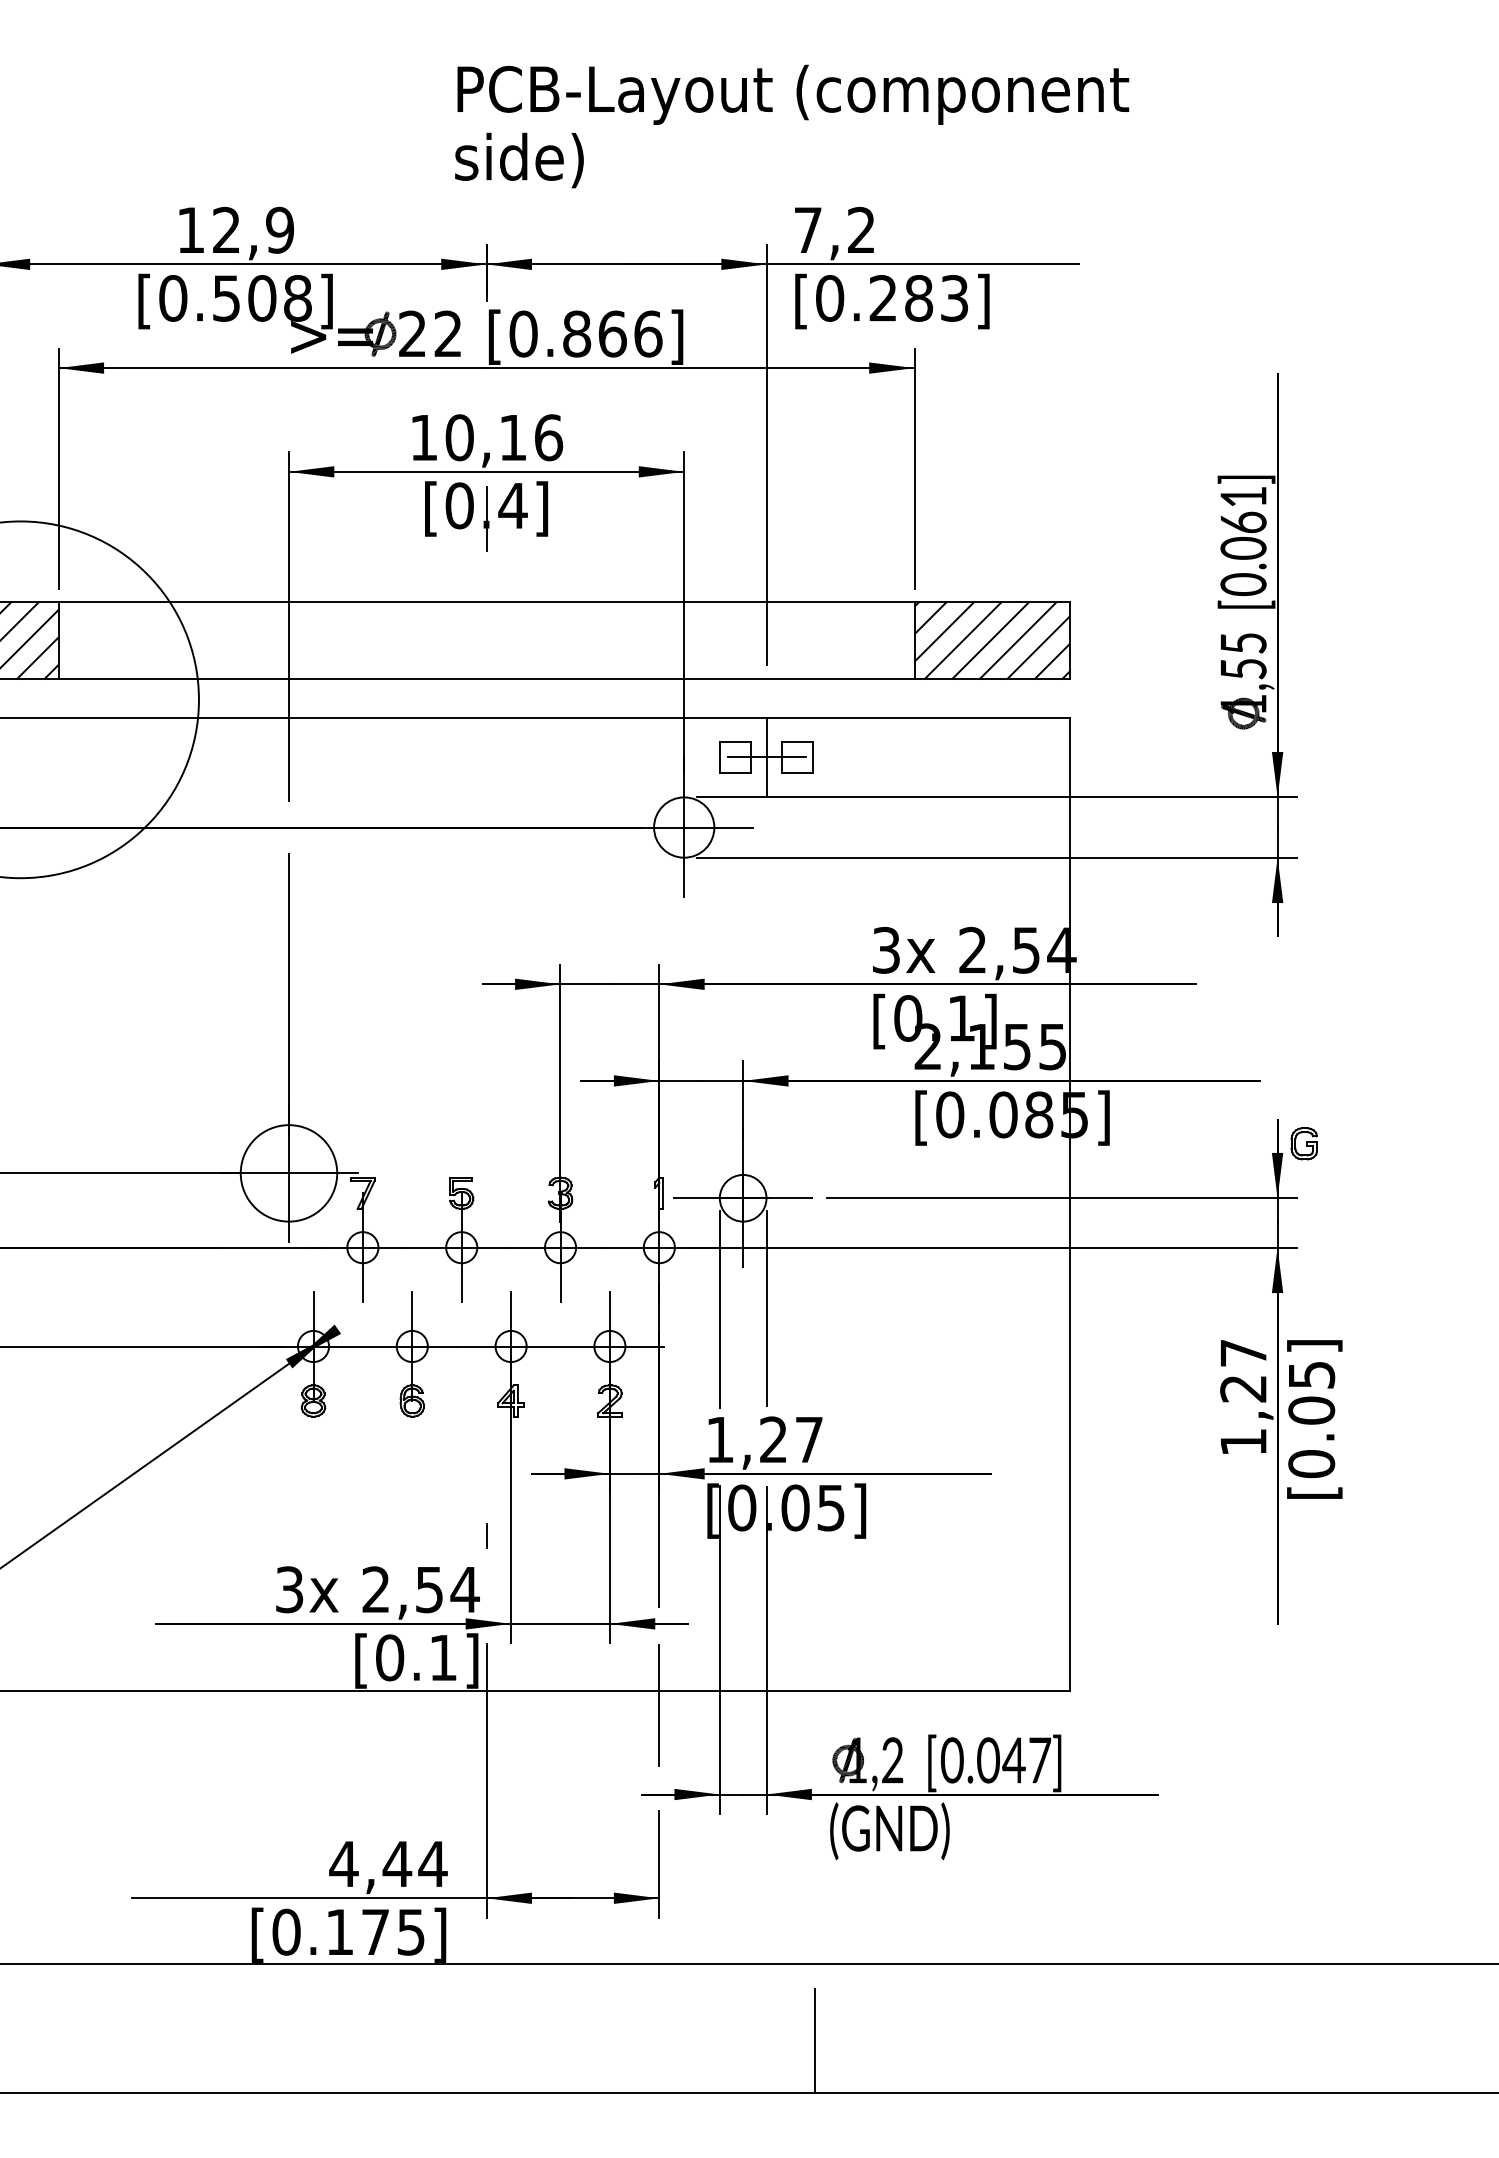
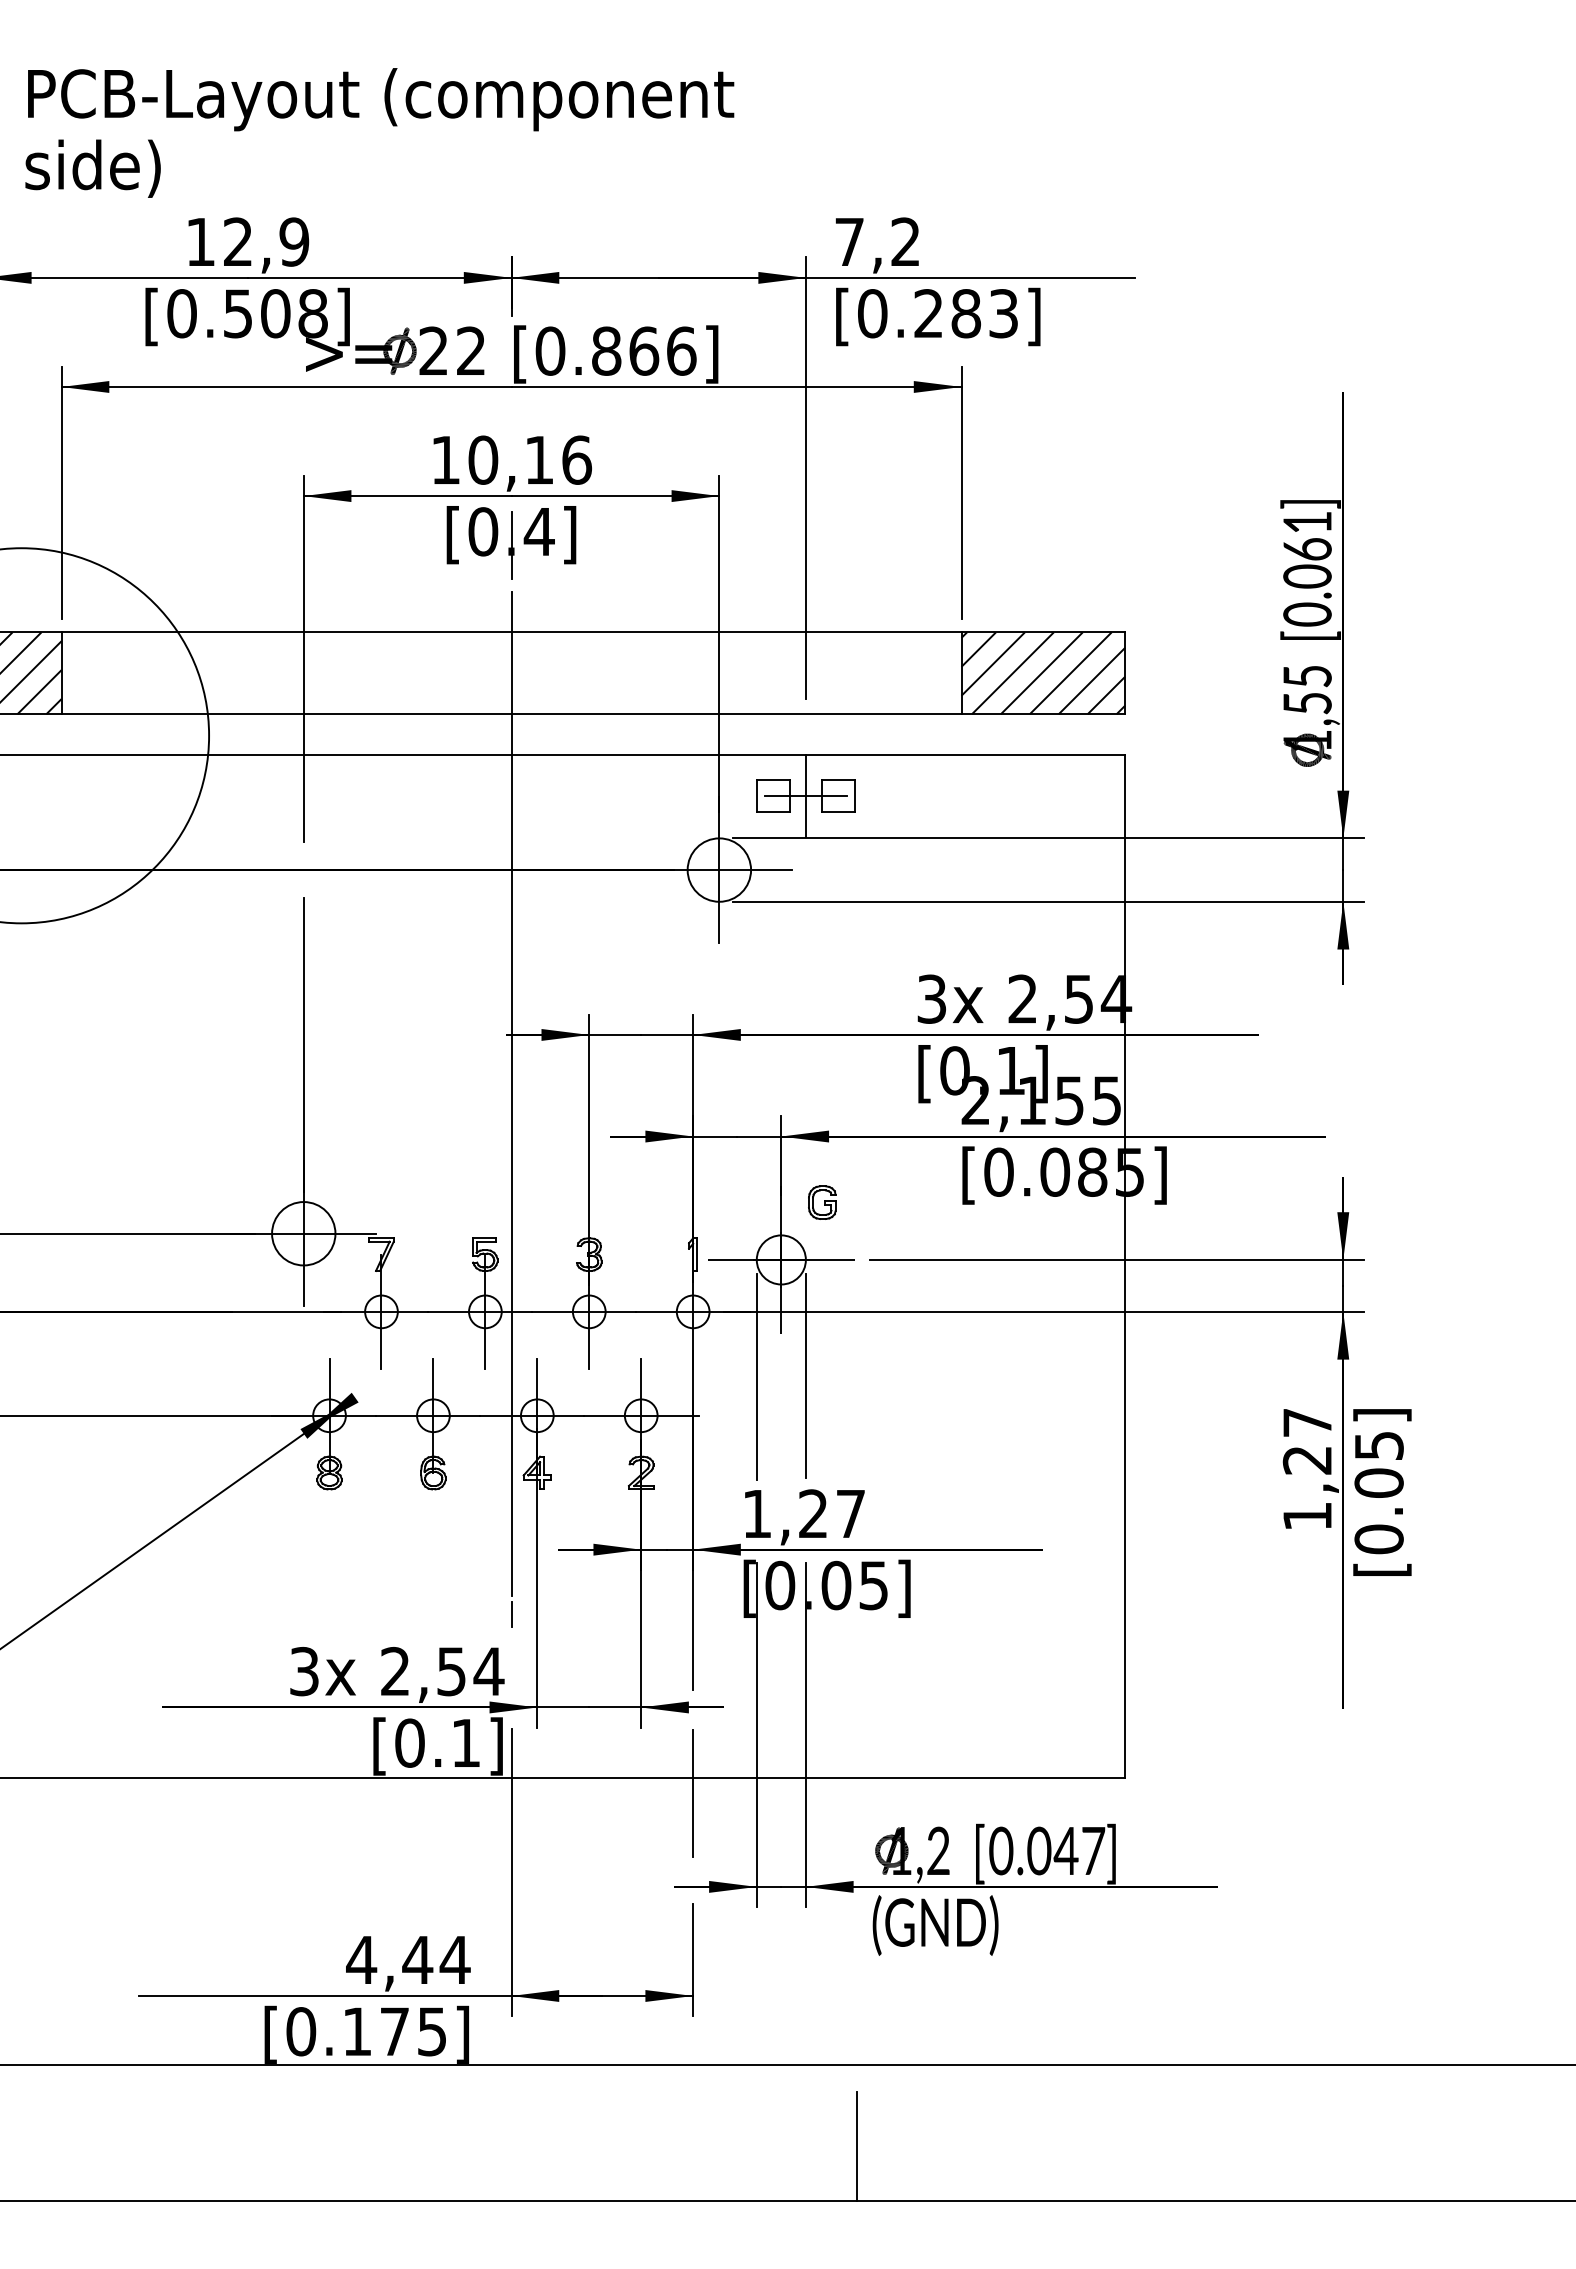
text: (791, 126) -> (379, 132), moved
line: (486, 1040) -> (511, 1093), added
part: (1304, 1143) -> (822, 1202), moved
circle: (288, 1173) -> (303, 1233), size x0.62

